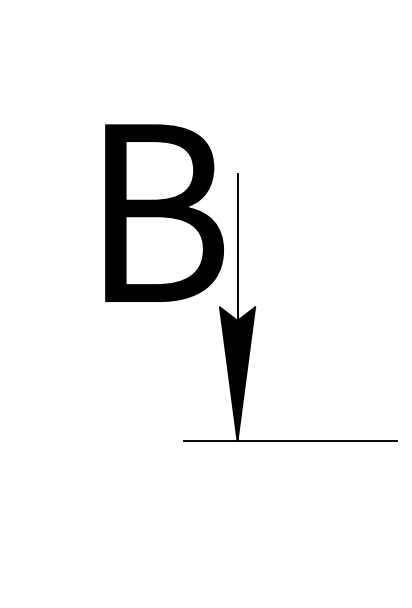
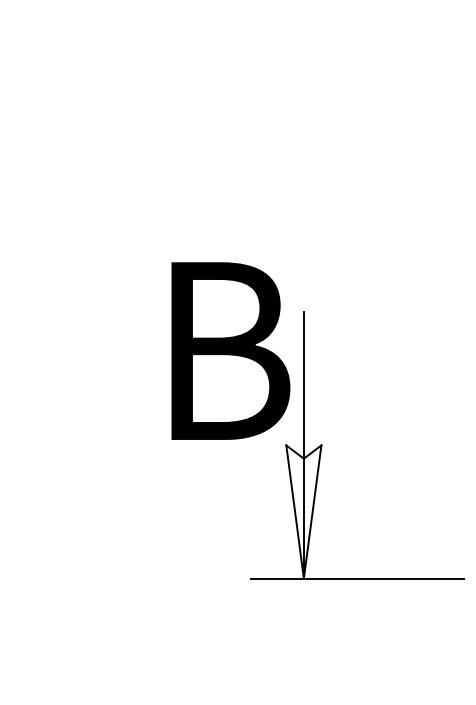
fill: (237, 373) -> (303, 511), removed

